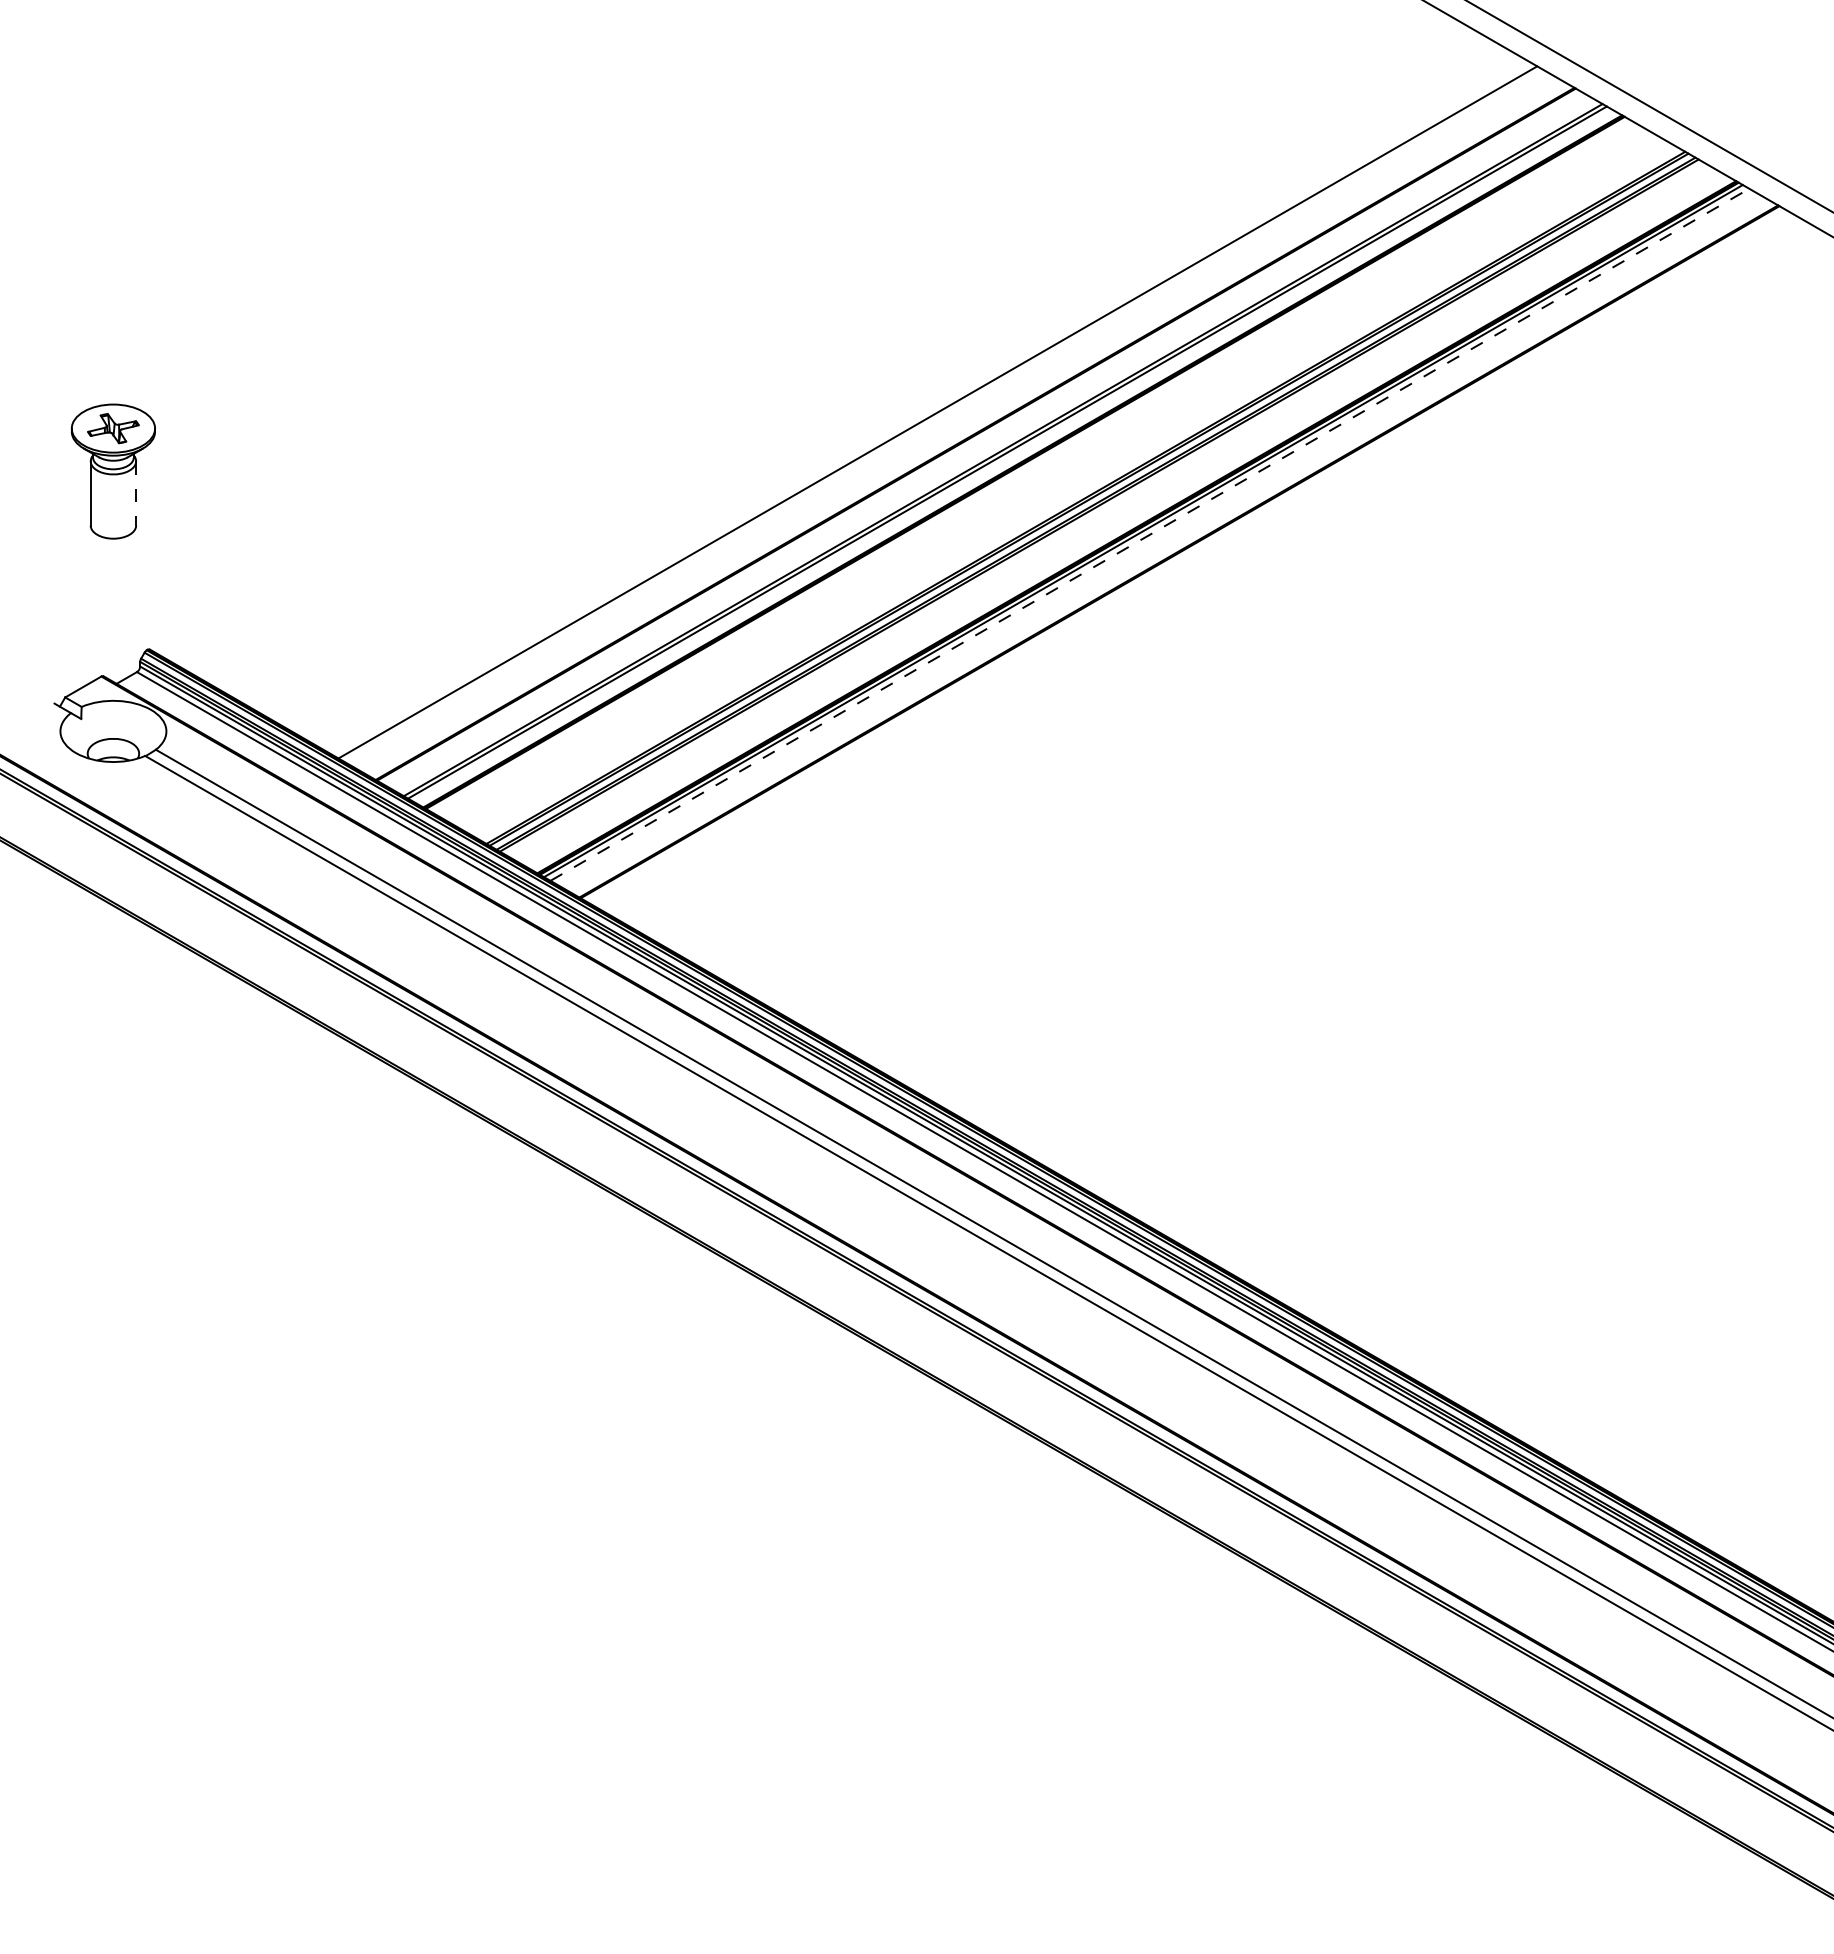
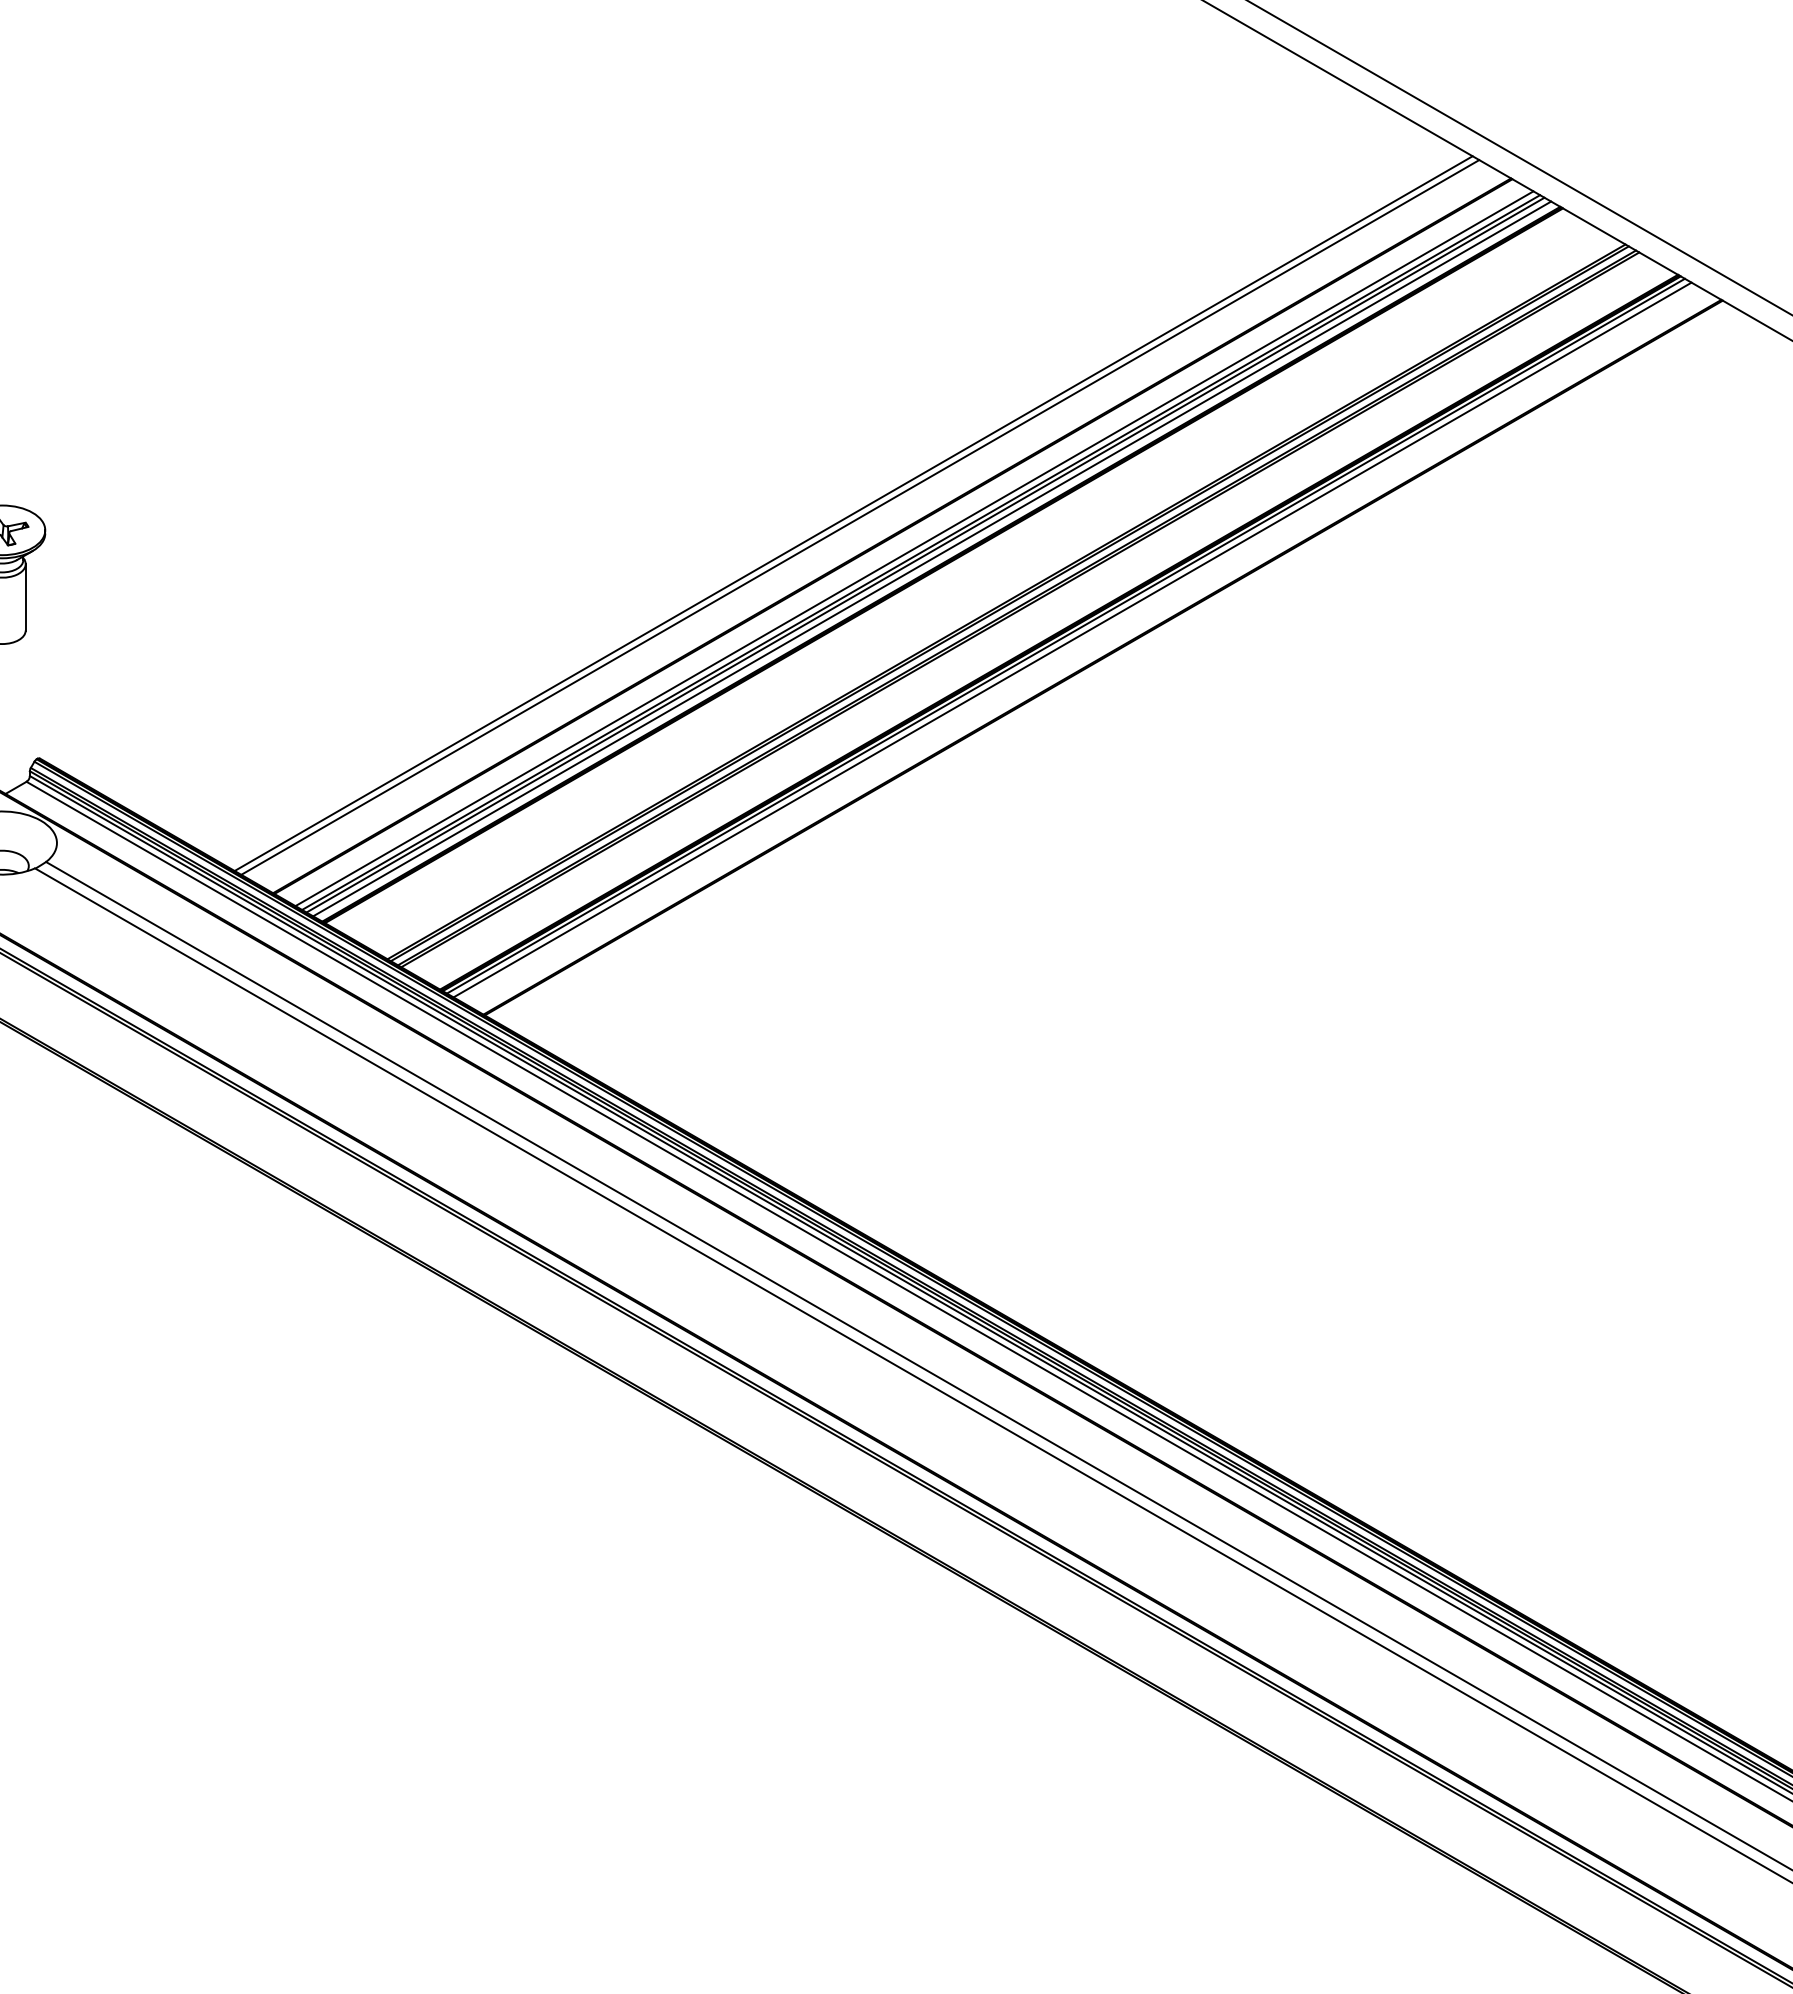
line: (943, 416) -> (859, 517), added
line: (996, 446) -> (914, 548), added
line: (1013, 456) -> (931, 559), added
line: (136, 493) -> (26, 597), dashed -> solid
line: (1150, 534) -> (1073, 639), dashed -> solid

